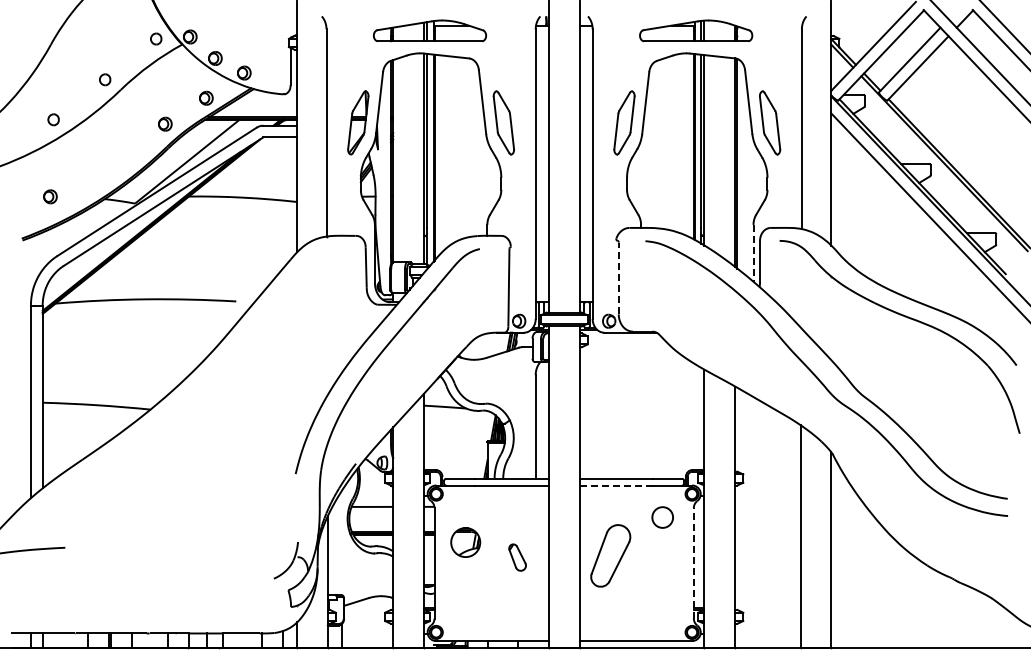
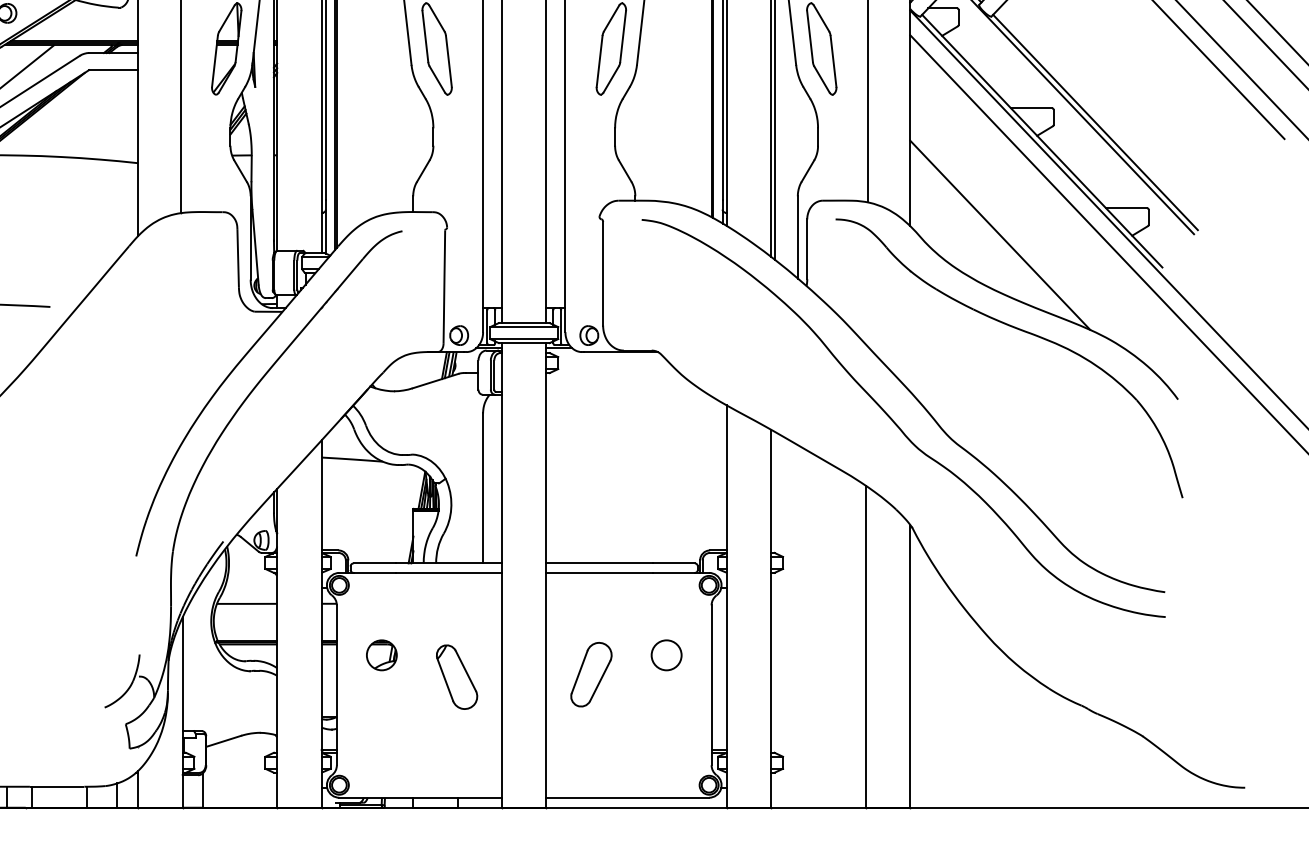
line: (893, 251) -> (1000, 234), added
line: (753, 253) -> (797, 237), dashed -> solid
line: (618, 278) -> (602, 273), dashed -> solid
line: (616, 485) -> (599, 572), dashed -> solid
circle: (662, 517) -> (666, 655), moved
part: (465, 542) -> (381, 655), size x0.71
part: (610, 555) -> (591, 674), size x0.71
part: (517, 557) -> (456, 676), size x1.67
line: (693, 562) -> (711, 684), dashed -> solid

